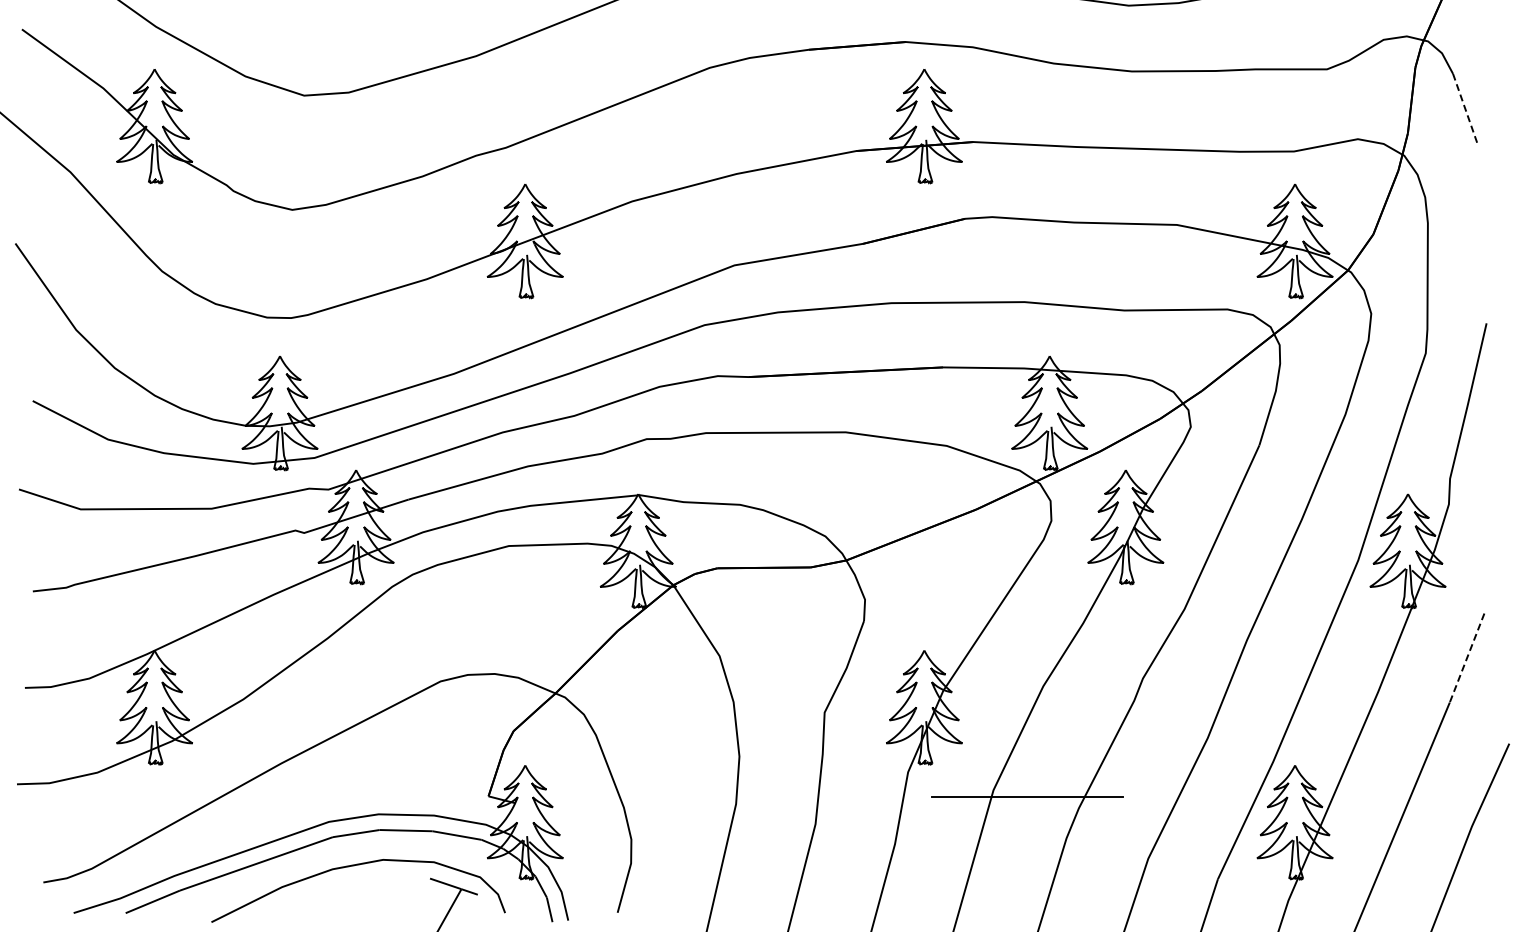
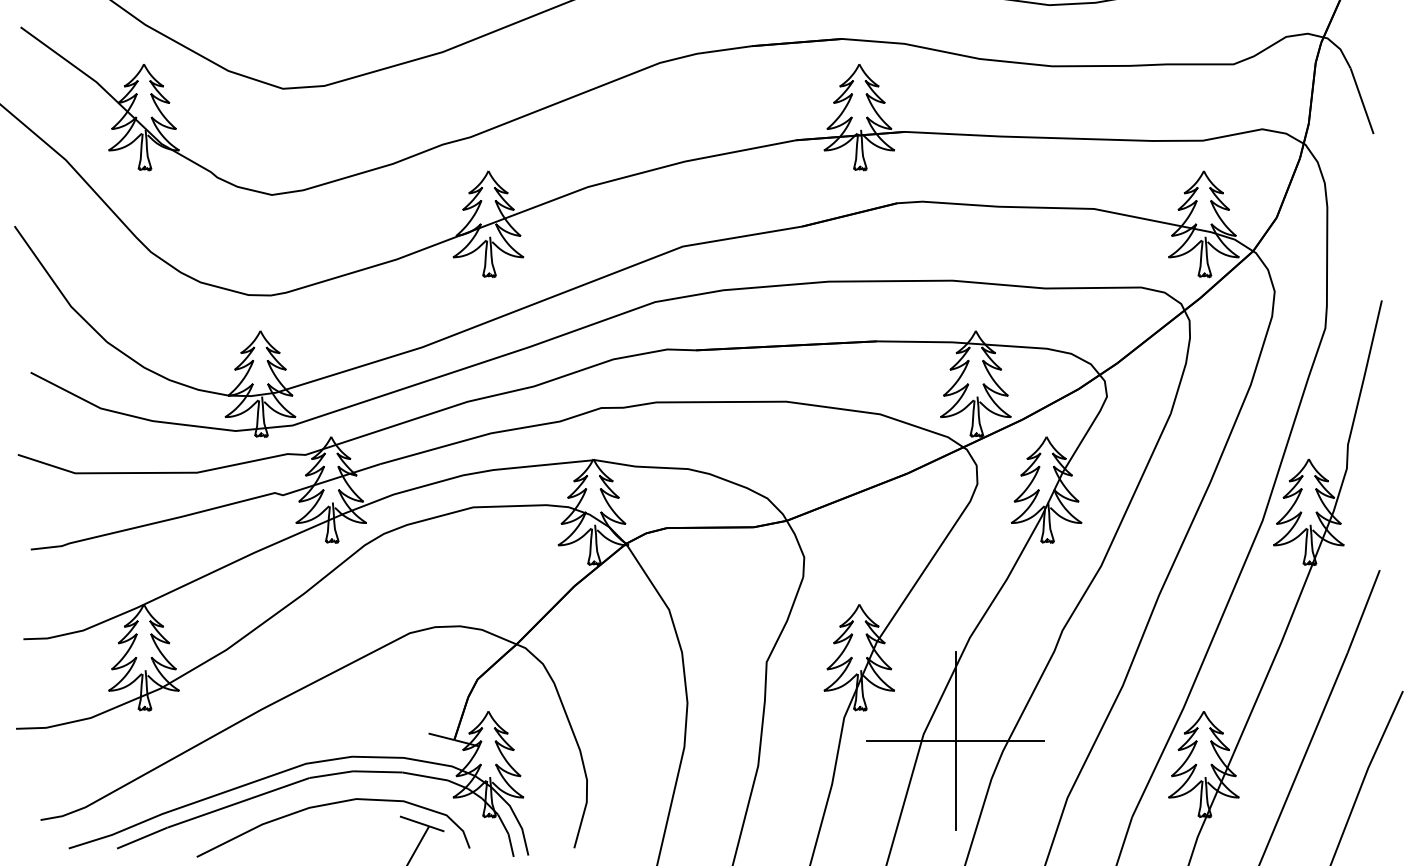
line: (1465, 109) -> (1362, 101), dashed -> solid
line: (1467, 658) -> (1364, 611), dashed -> solid
line: (474, 792) -> (441, 736), added
line: (1027, 797) -> (955, 741), added

